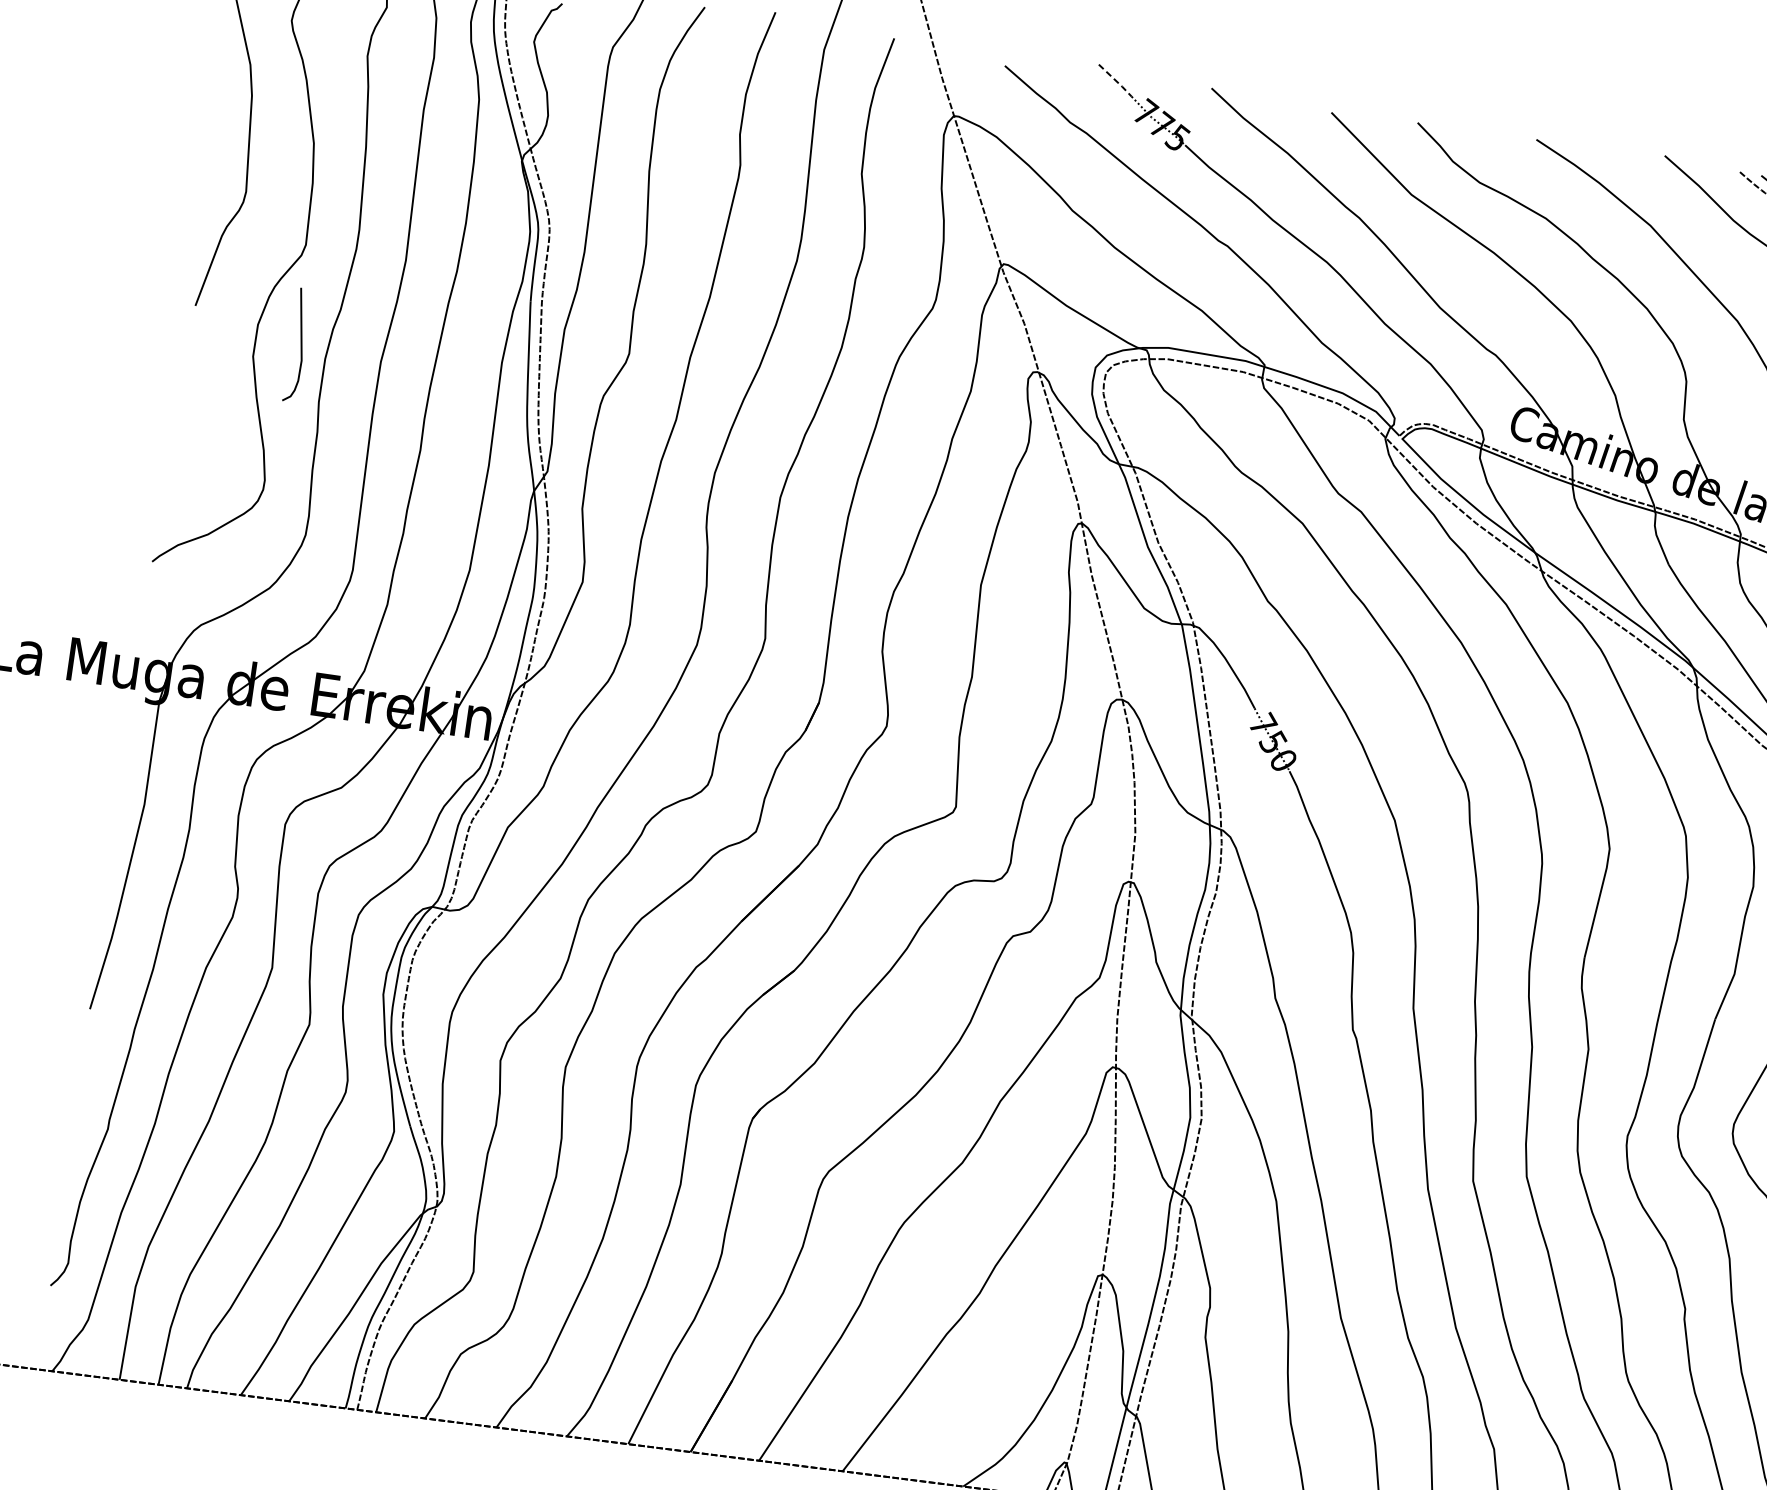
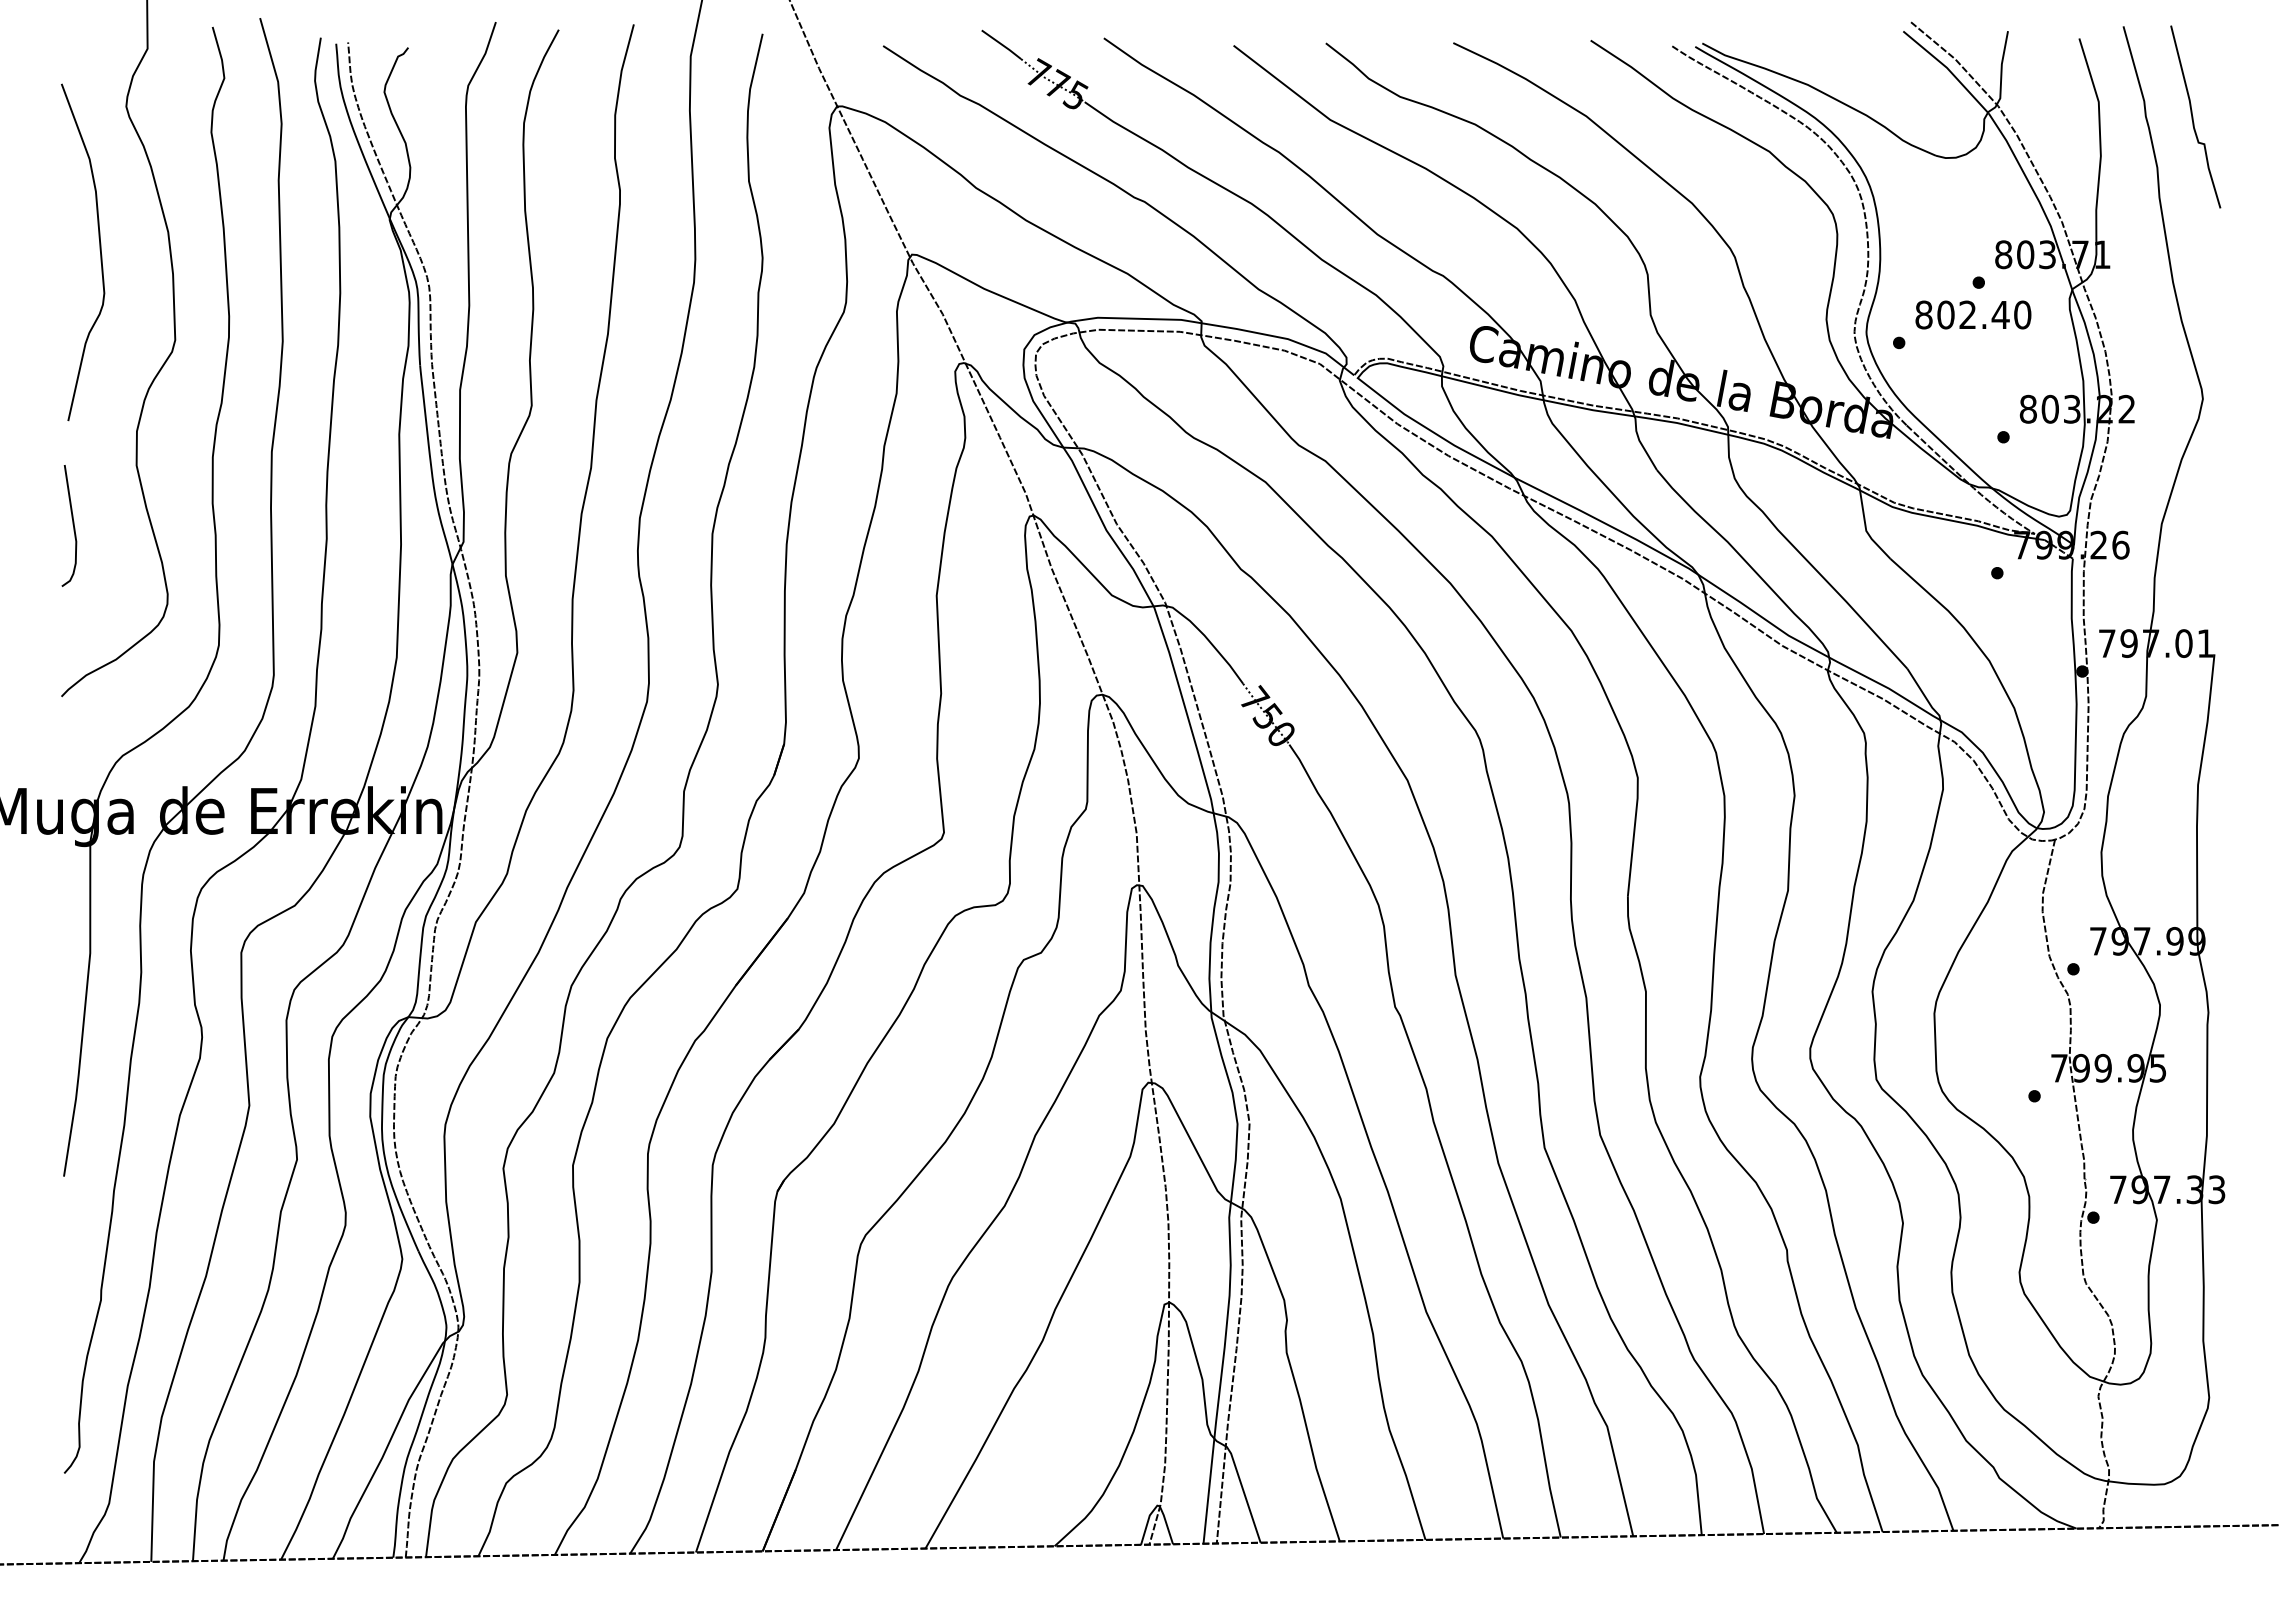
line: (1116, 81) -> (1002, 45), dashed -> solid
curve: (300, 344) -> (72, 524), moved

